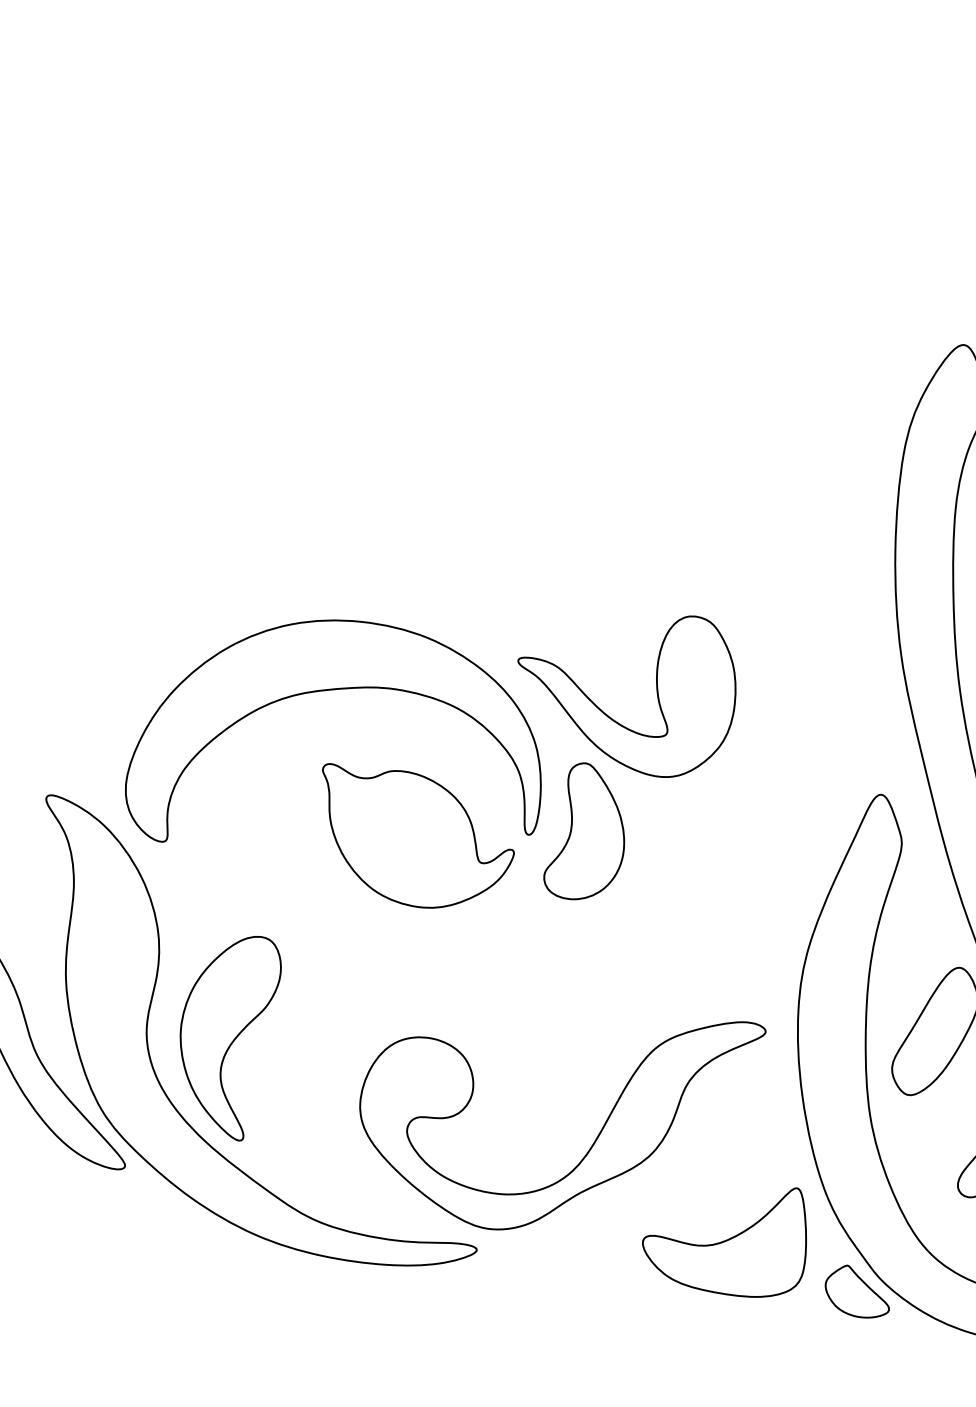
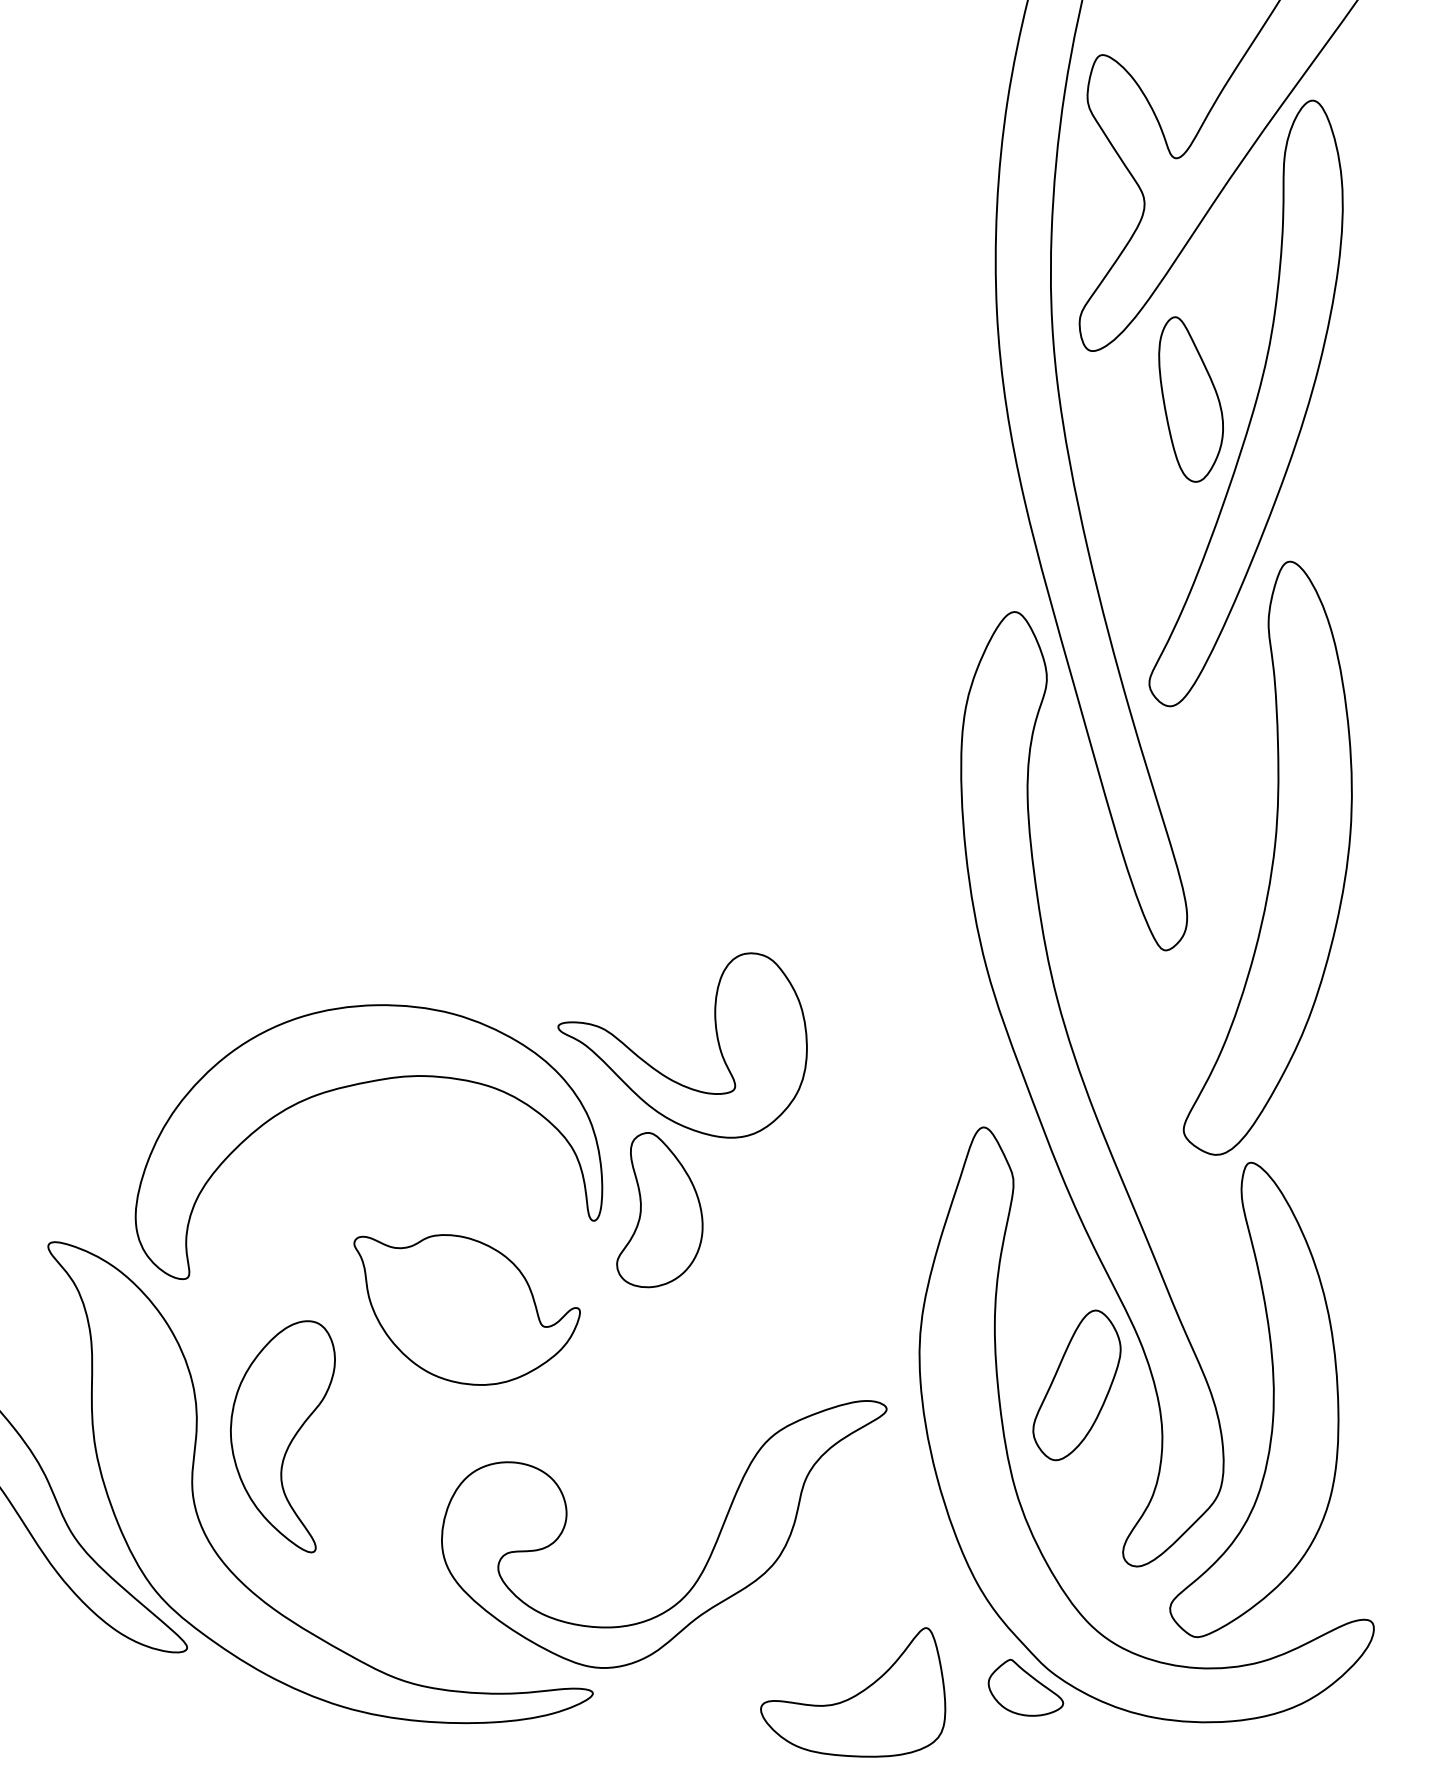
part: (414, 839) -> (466, 1309), moved
part: (226, 1035) -> (282, 1436), moved
part: (726, 1237) -> (853, 1692), moved

